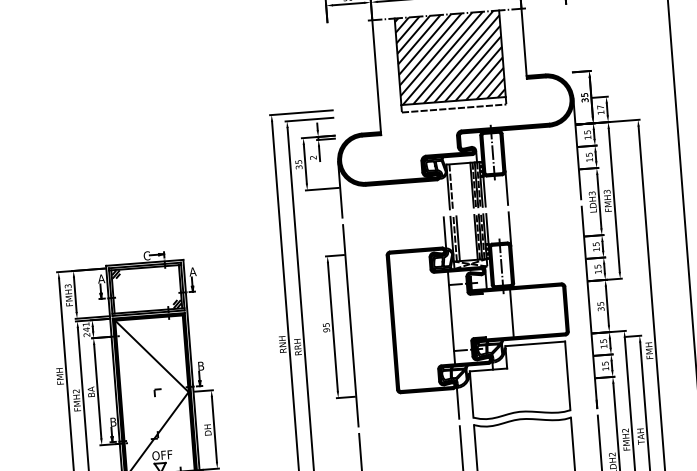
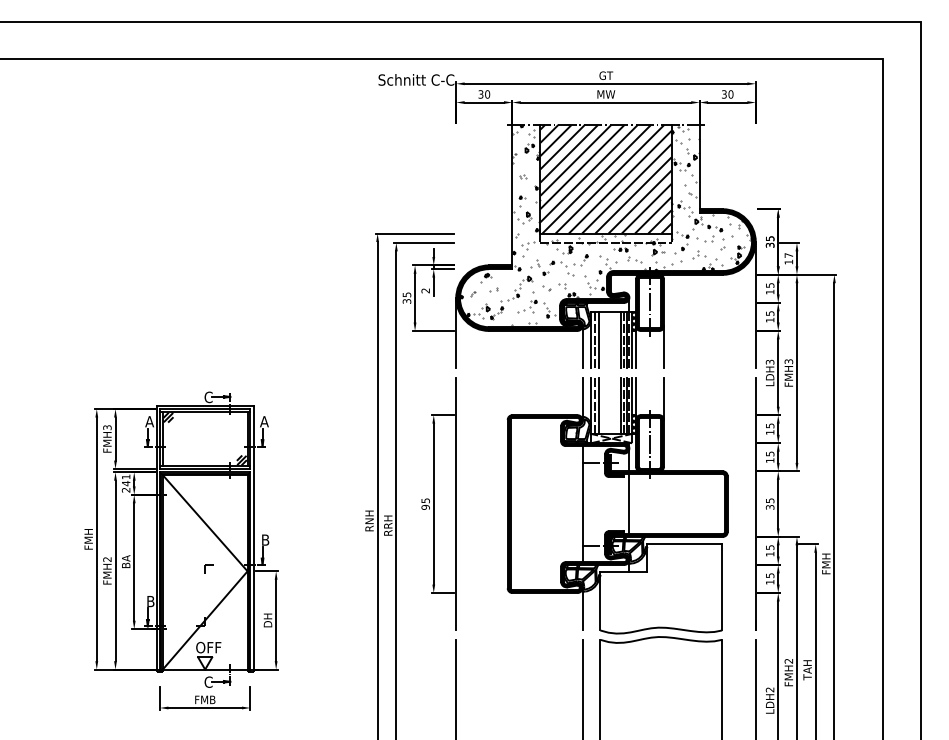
hatch: (452, 94) -> (605, 225), added
line: (454, 186) -> (598, 340), added
line: (441, 192) -> (582, 346), added
line: (512, 313) -> (629, 504), moved

